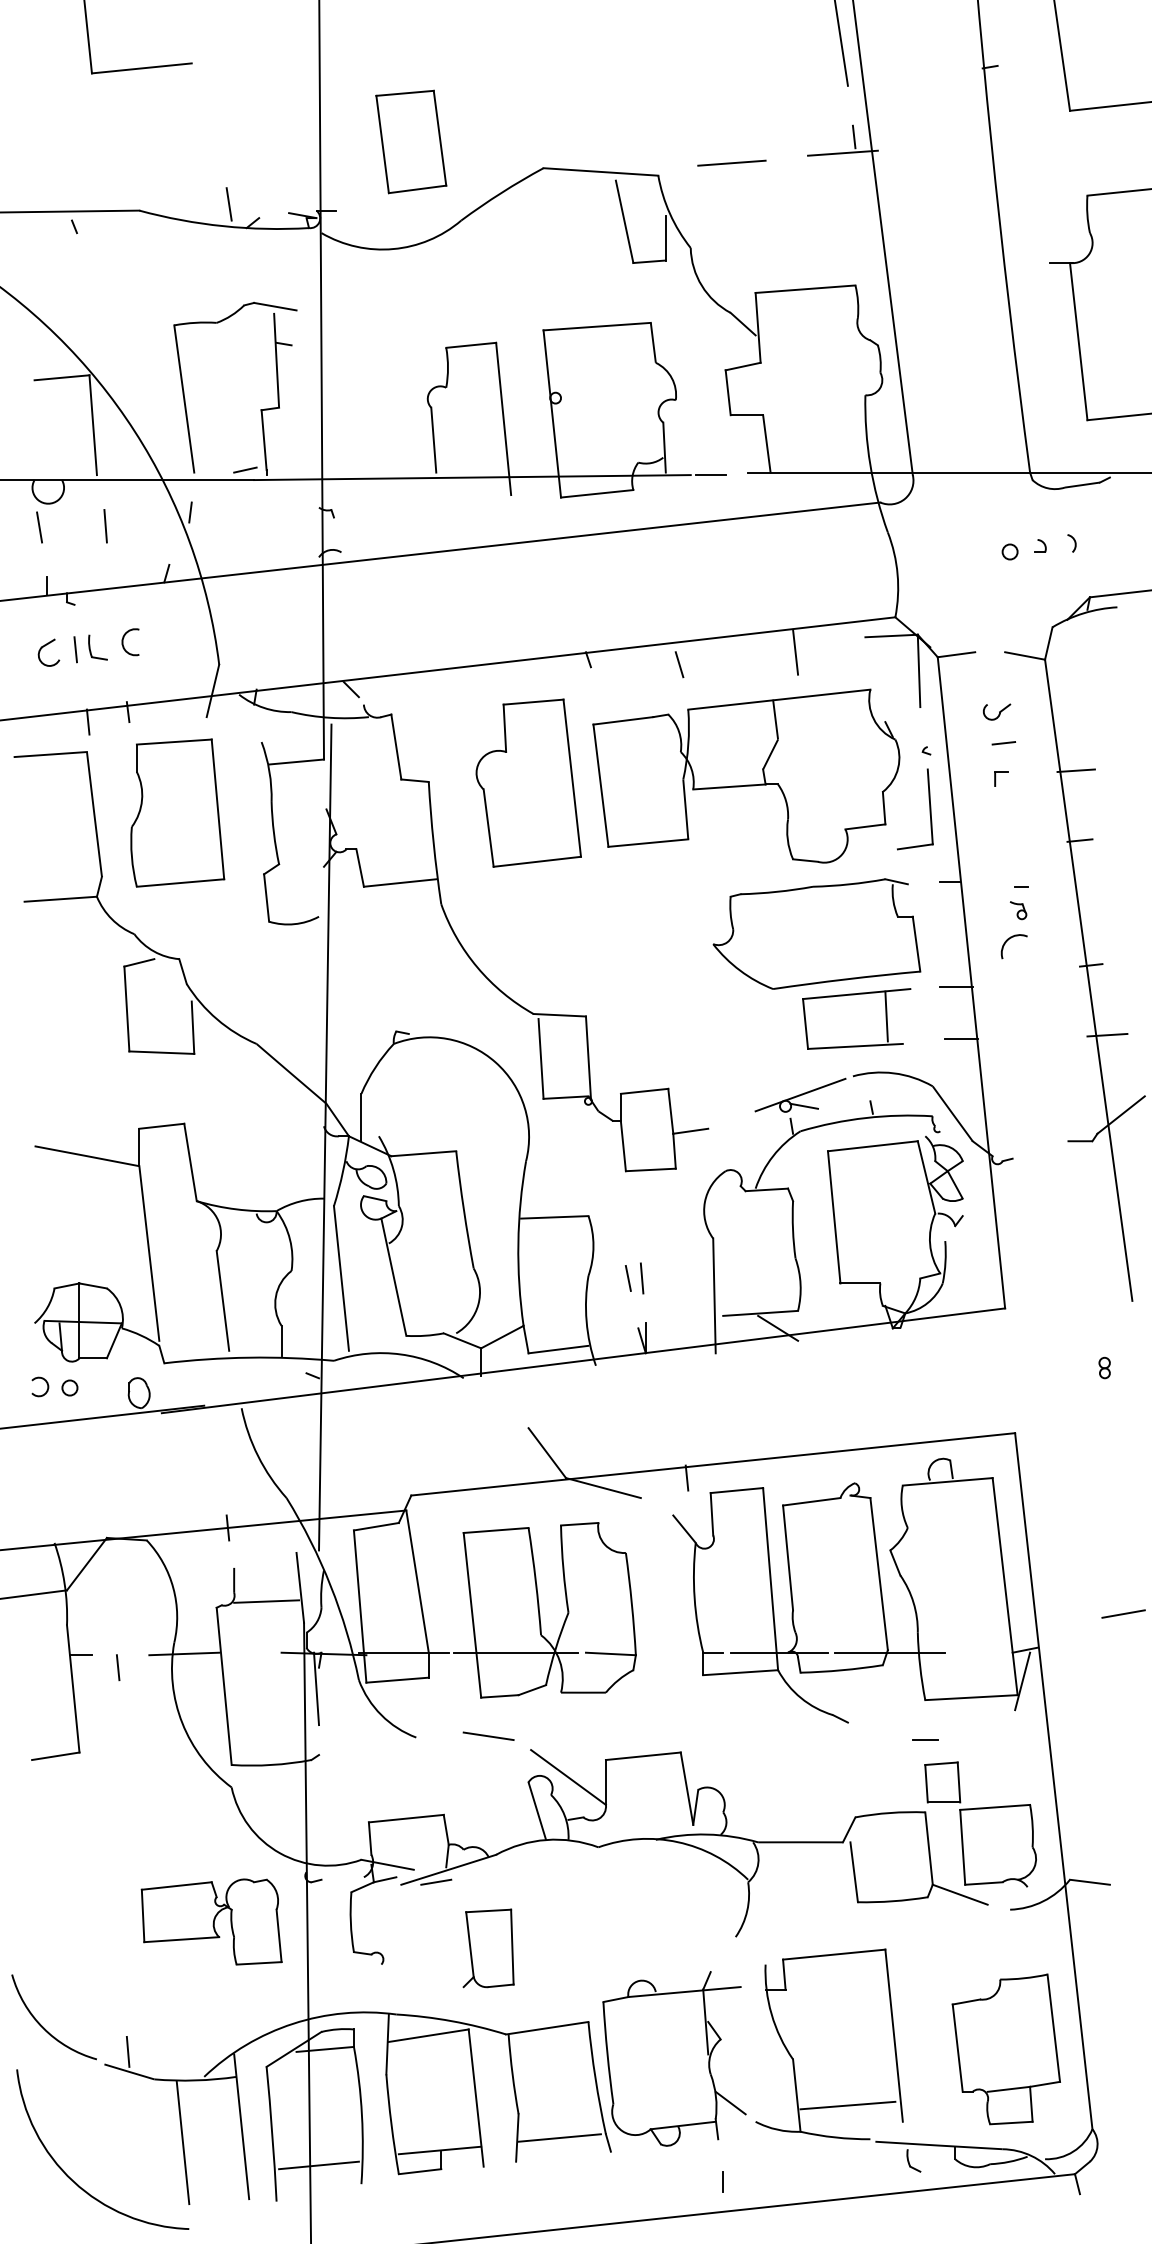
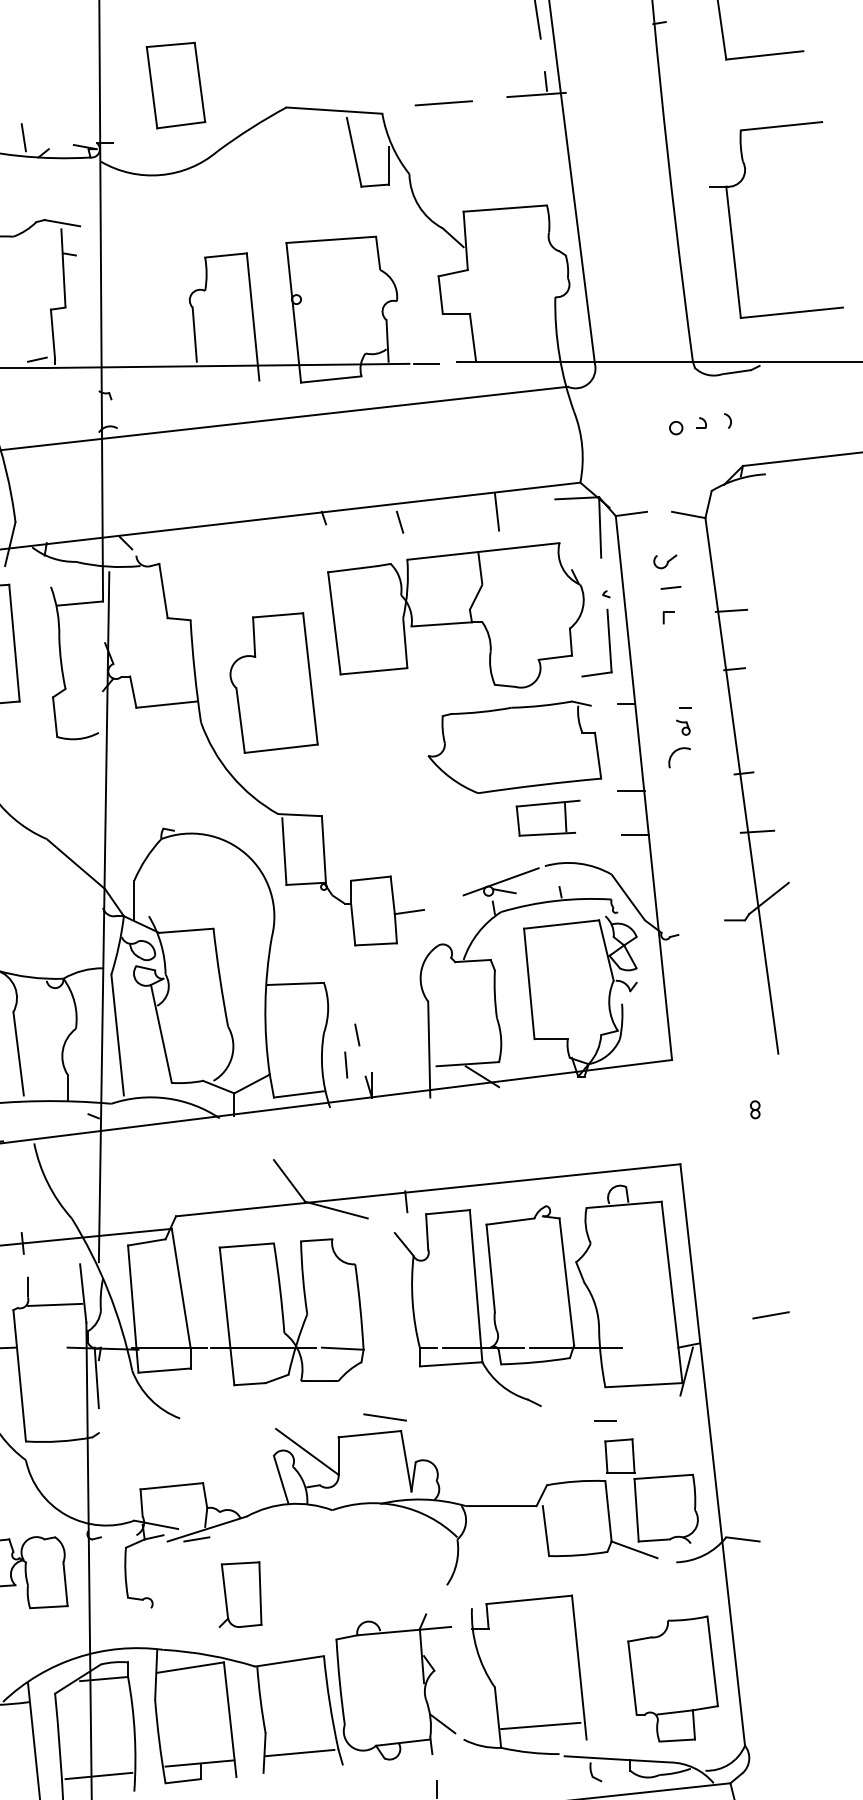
part: (528, 782) -> (273, 682), moved
part: (856, 1018) -> (547, 817), size x0.7
line: (642, 1278) -> (346, 1065), moved
line: (488, 1735) -> (385, 1416), moved

